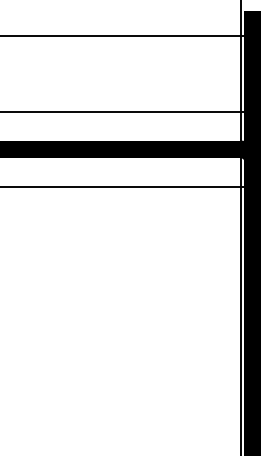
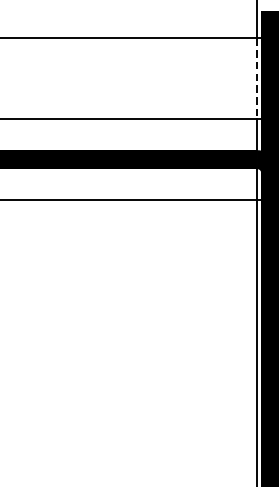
line: (240, 73) -> (256, 78), solid -> dashed

